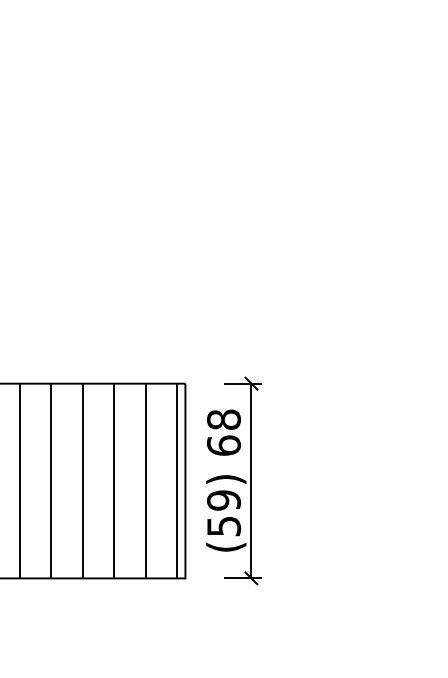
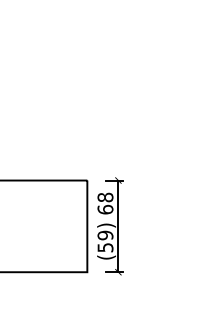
hatch: (98, 481) -> (46, 226), removed

